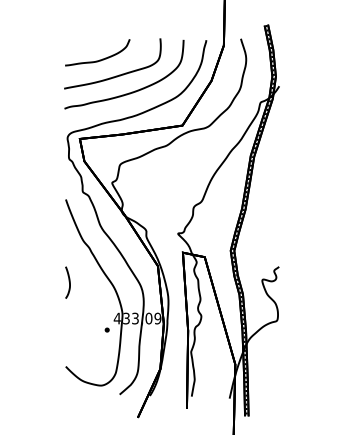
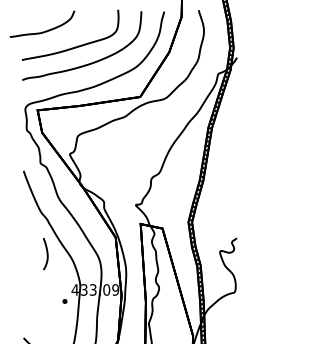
curve: (99, 59) -> (44, 30), moved
curve: (68, 281) -> (46, 252), moved

